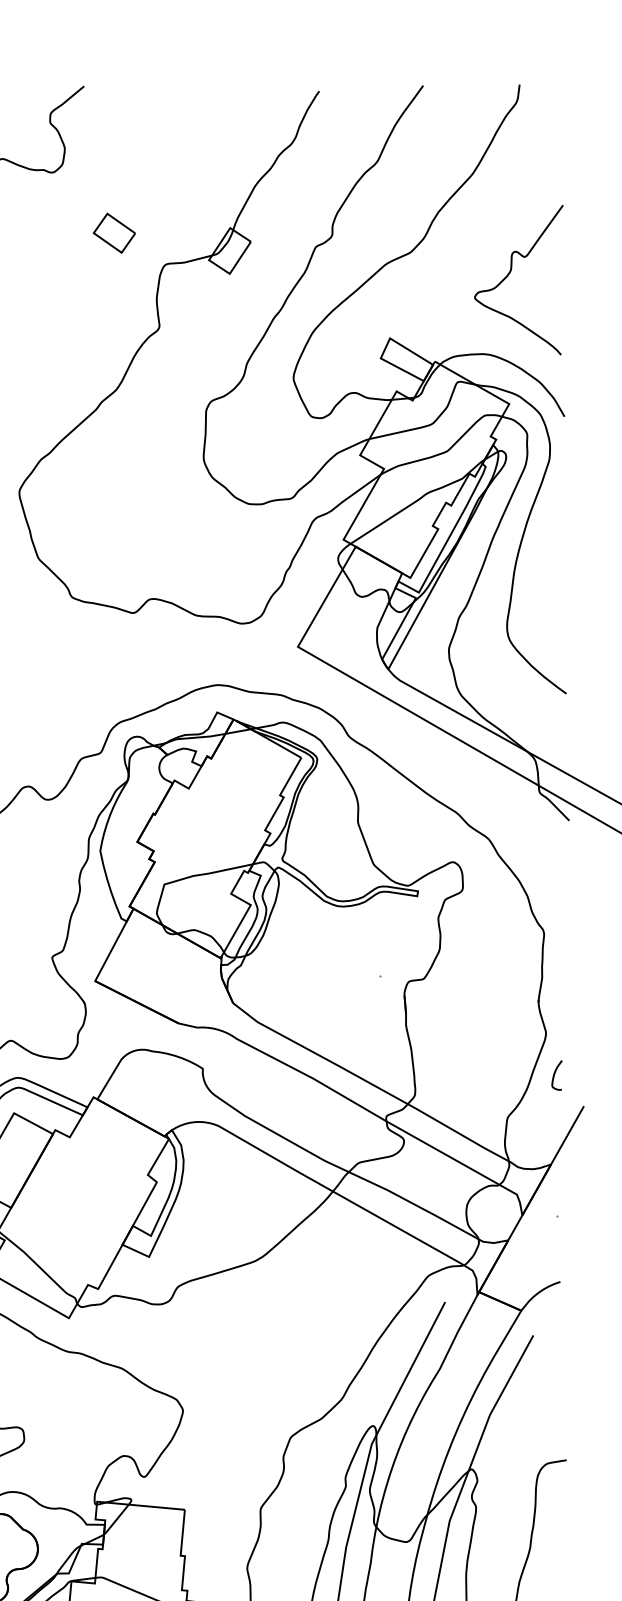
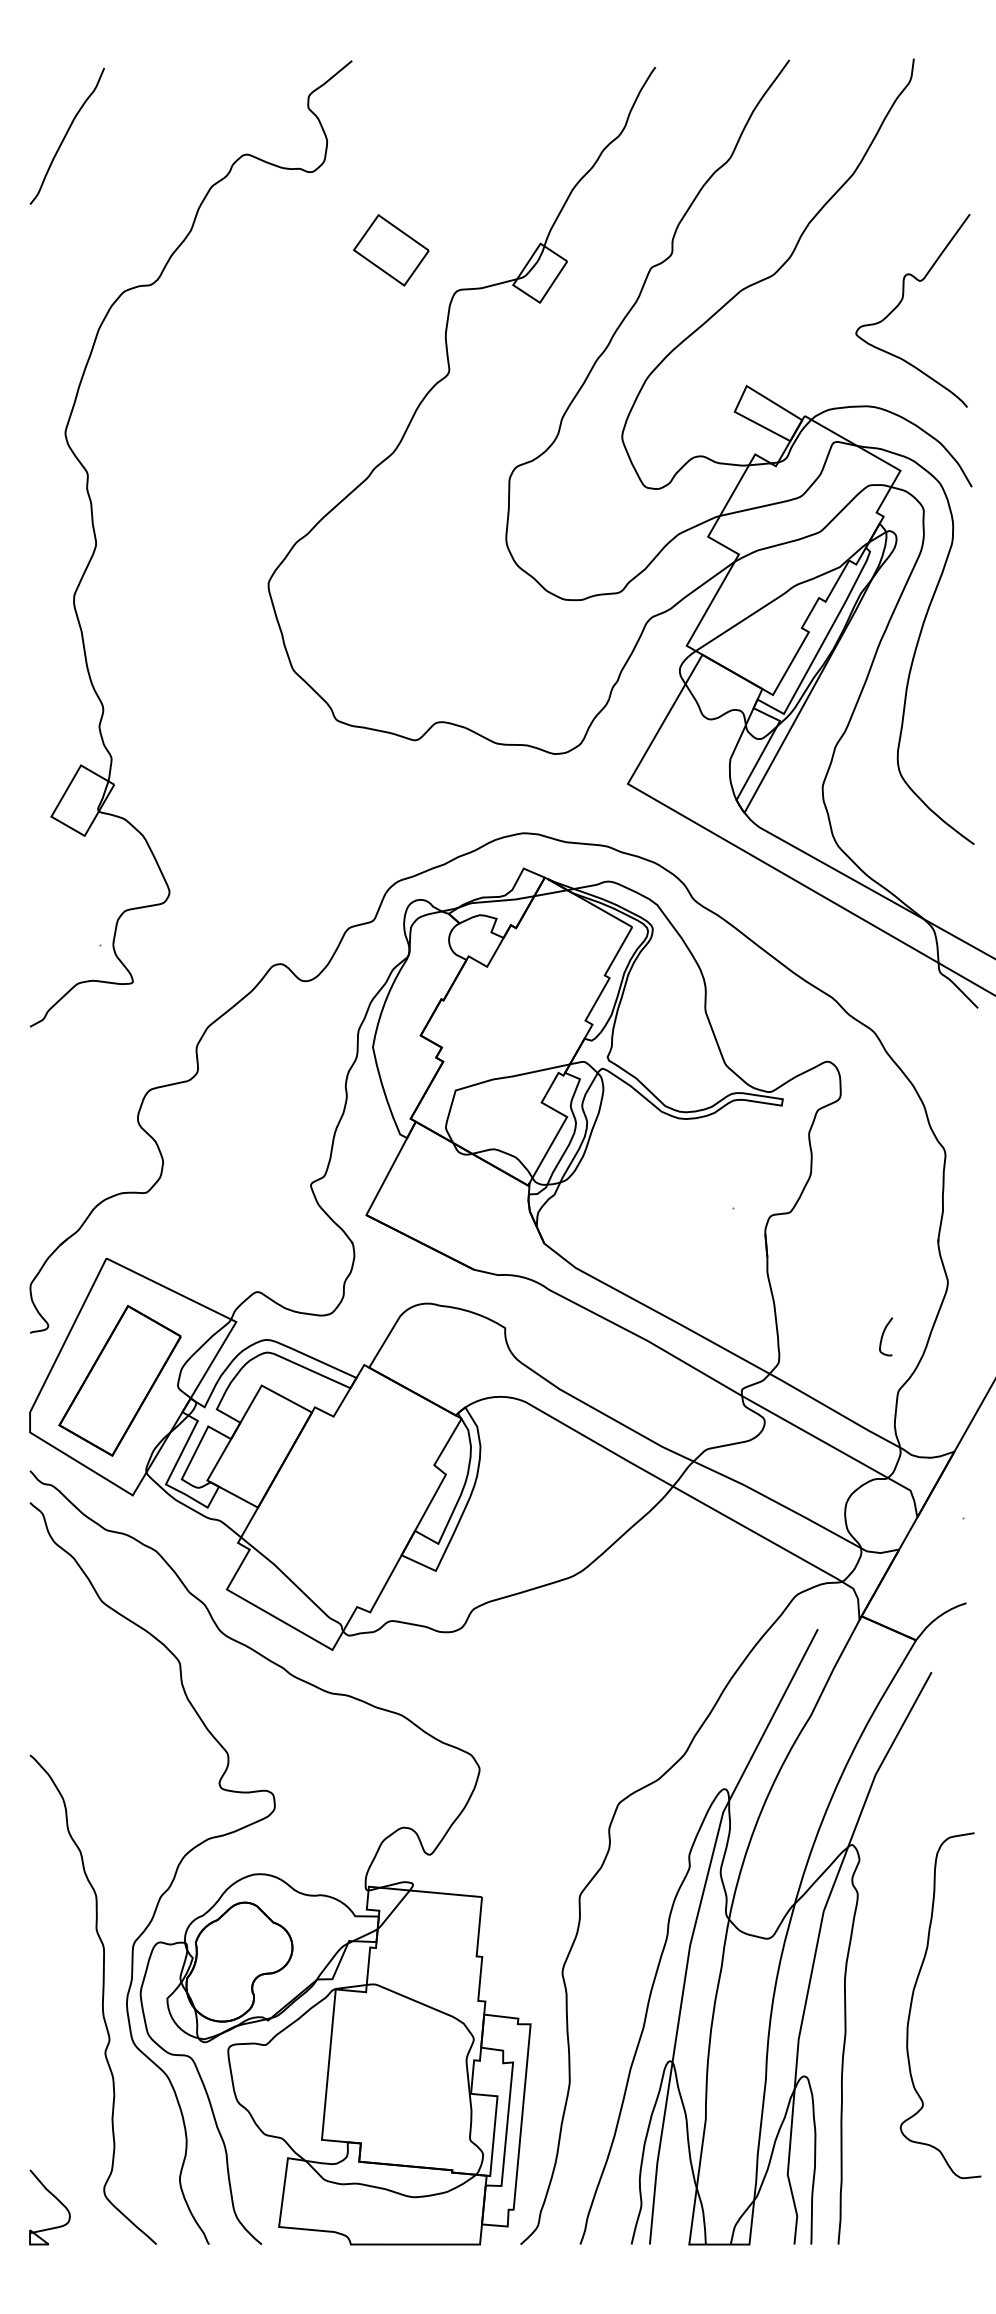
part: (113, 233) -> (390, 250), size x1.4
curve: (555, 1075) -> (883, 1336), moved

